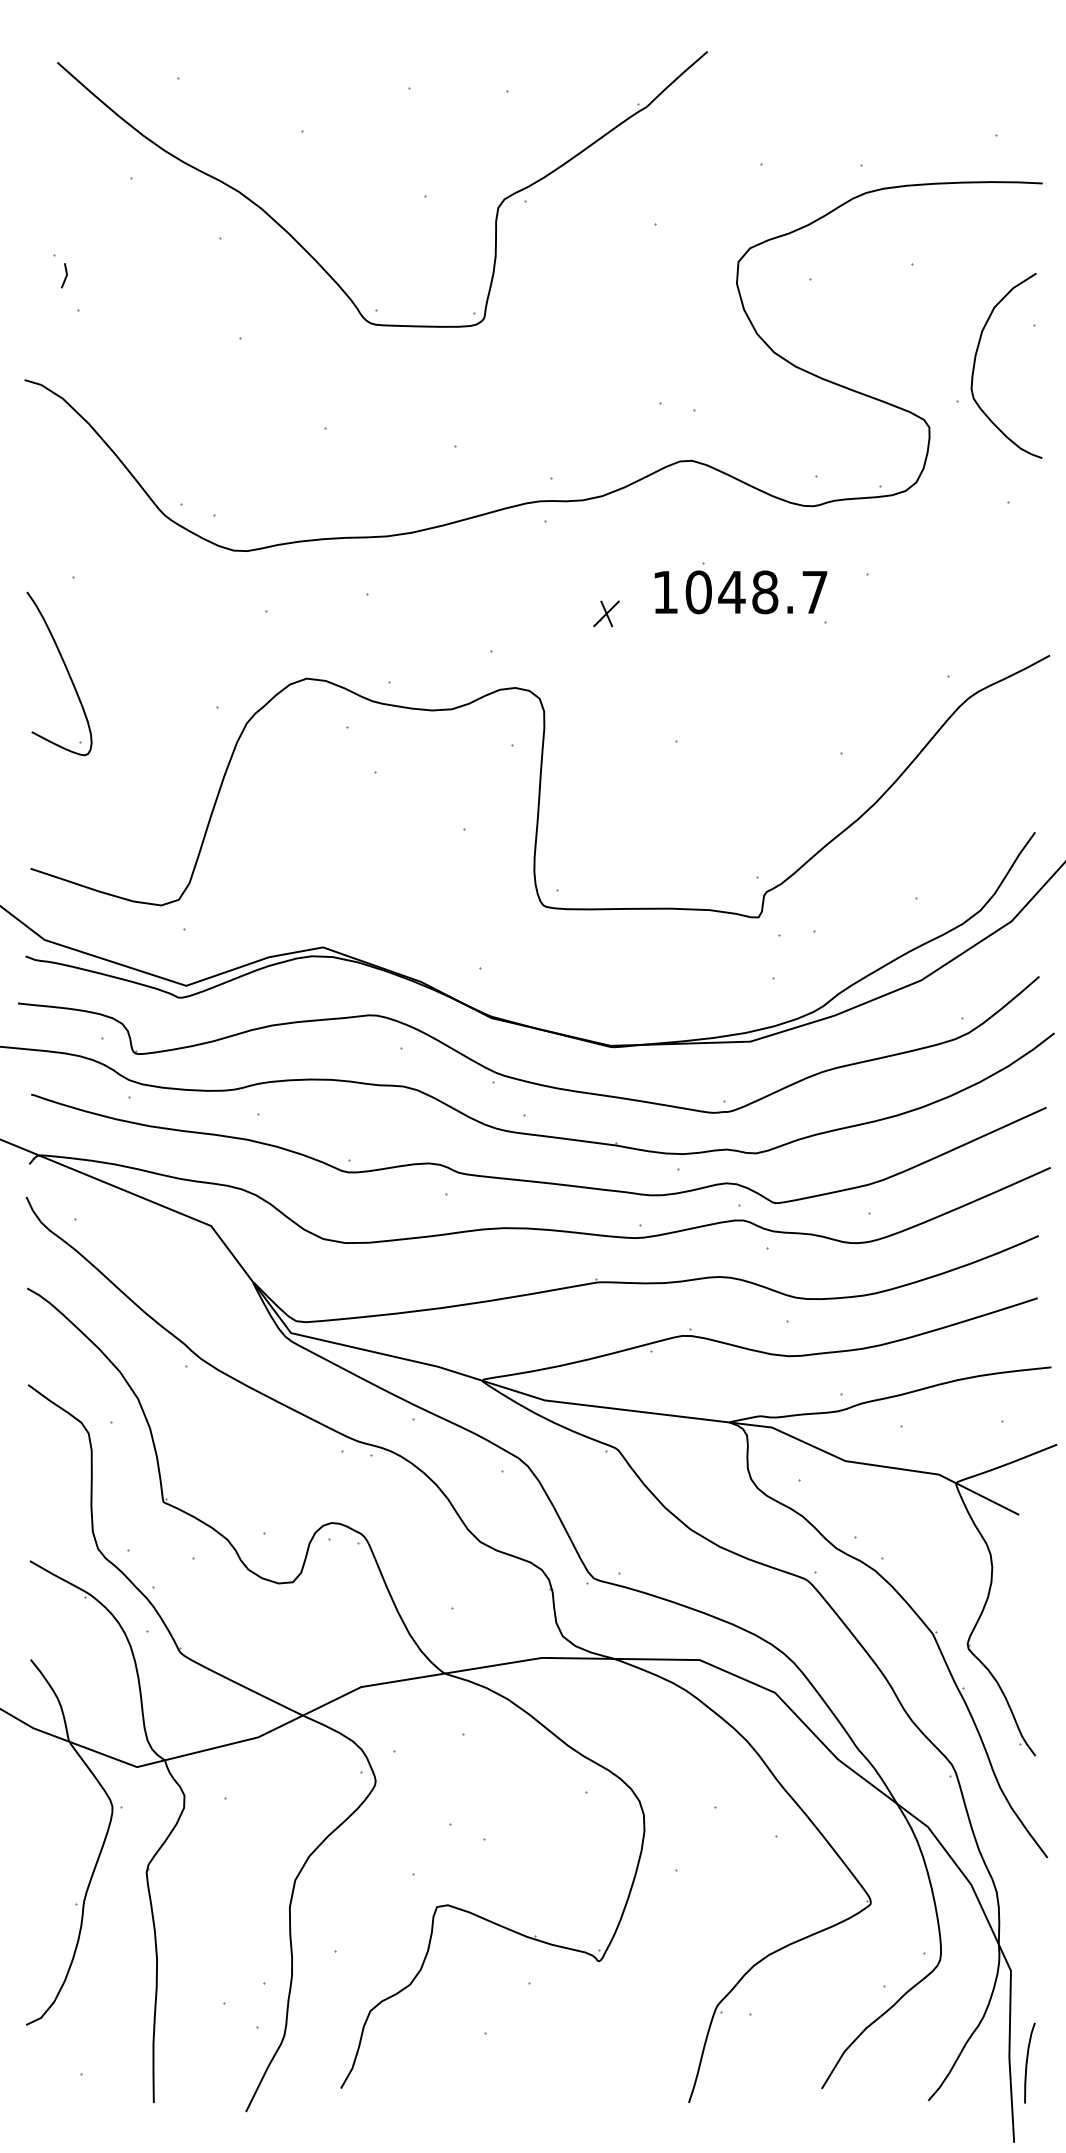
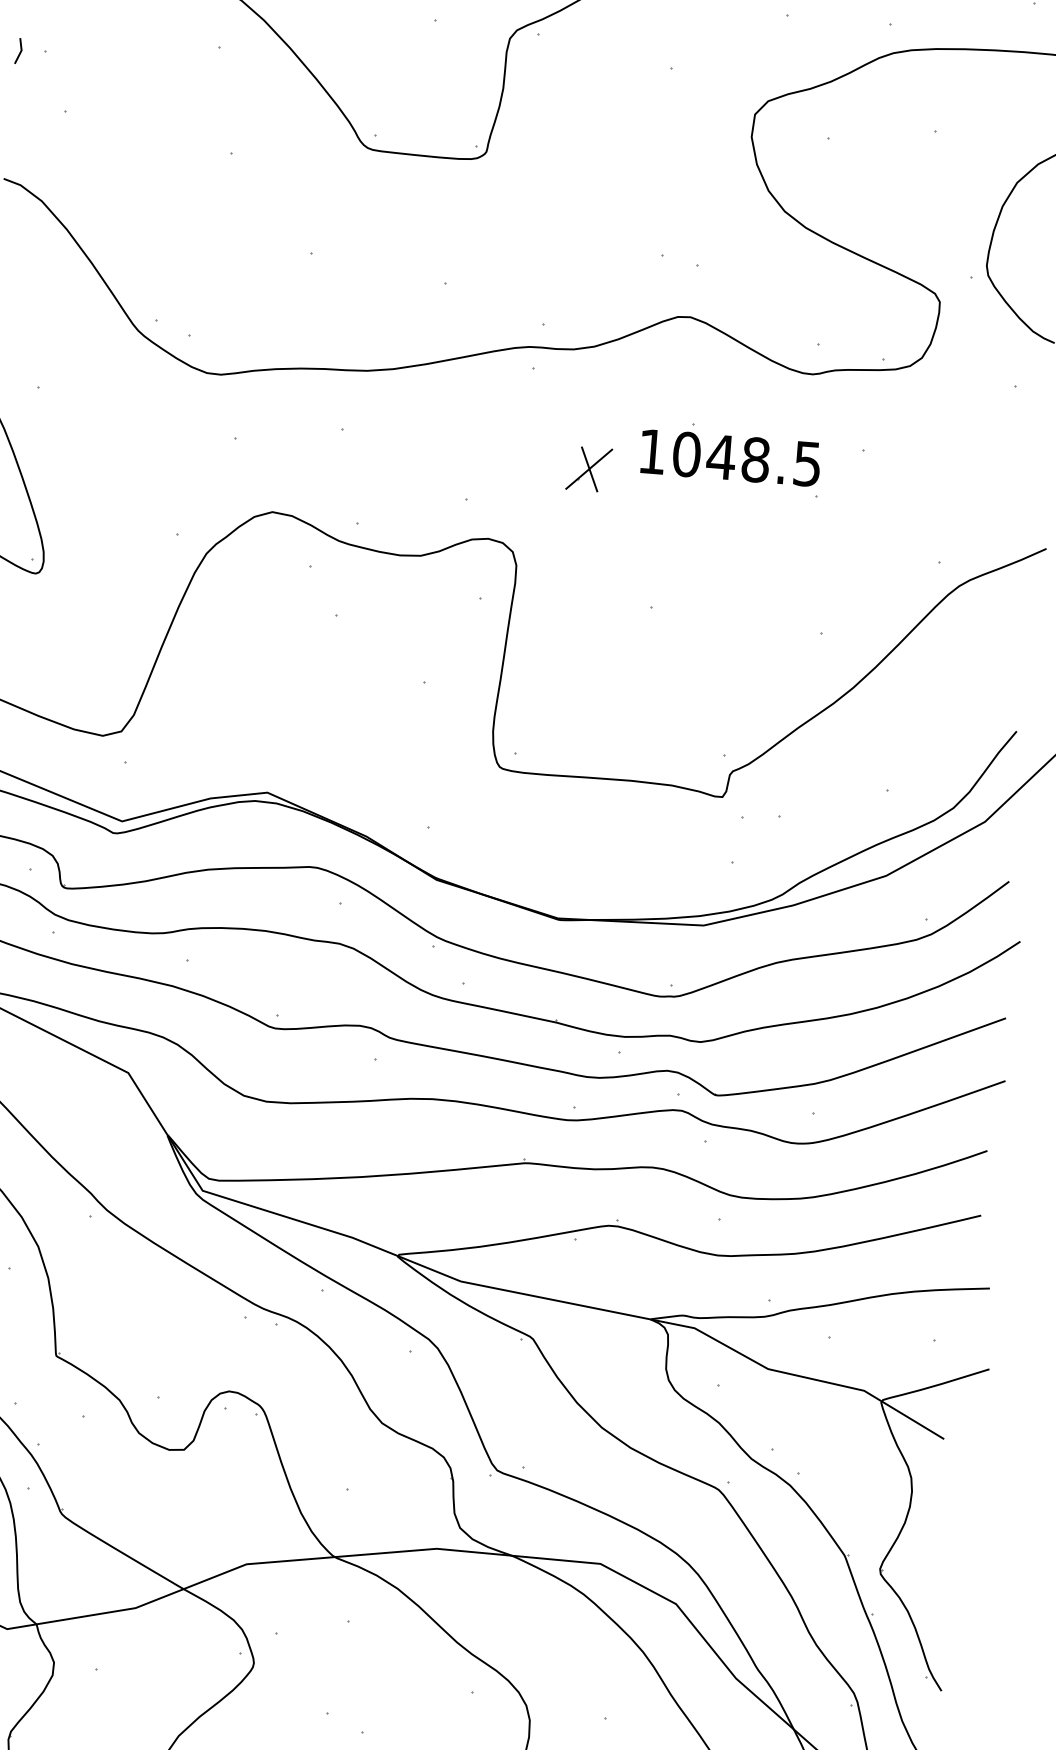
line: (65, 275) -> (19, 50), moved
text: (814, 592) -> (807, 464), 1048.7 -> 1048.5
part: (606, 613) -> (589, 468), size x1.67

